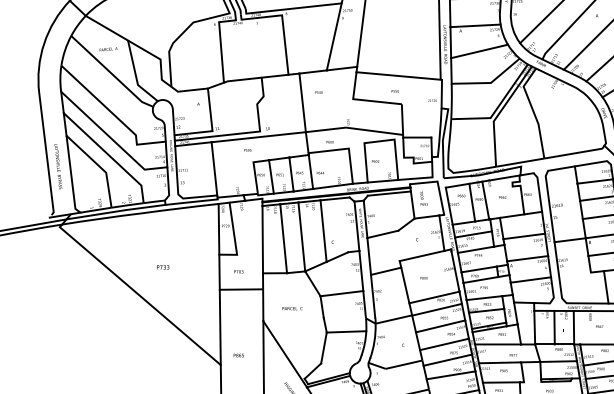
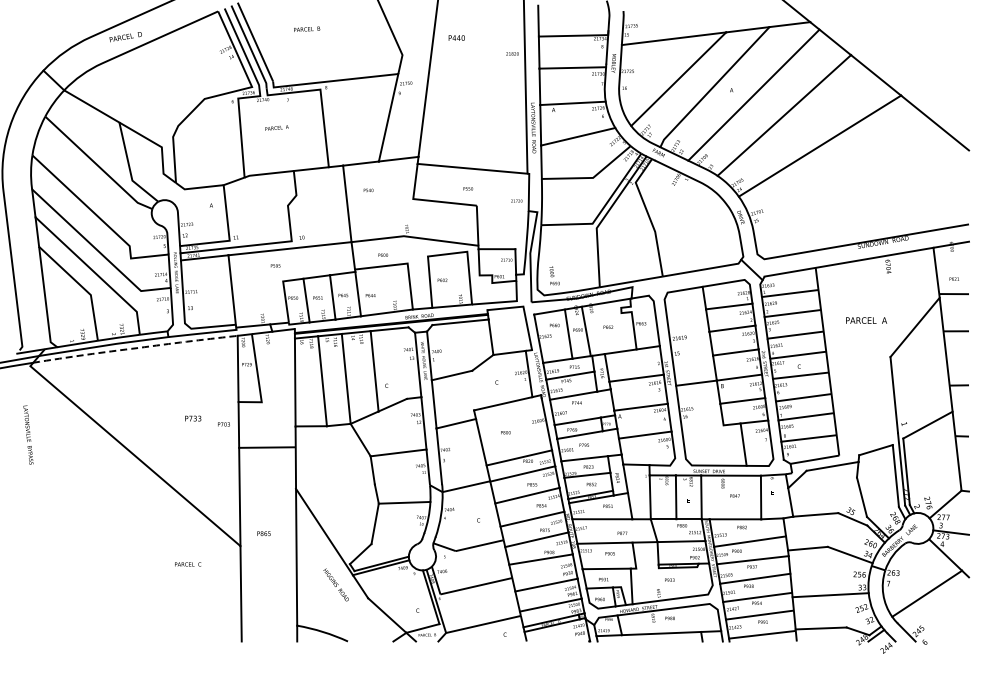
text: (108, 48) -> (276, 127), moved
text: (58, 166) -> (28, 434), moved
text: (423, 198) -> (554, 275), moved
line: (141, 213) -> (137, 348), solid -> dashed
text: (163, 267) -> (193, 418), moved
text: (238, 271) -> (223, 424), moved
text: (292, 308) -> (188, 564), moved

